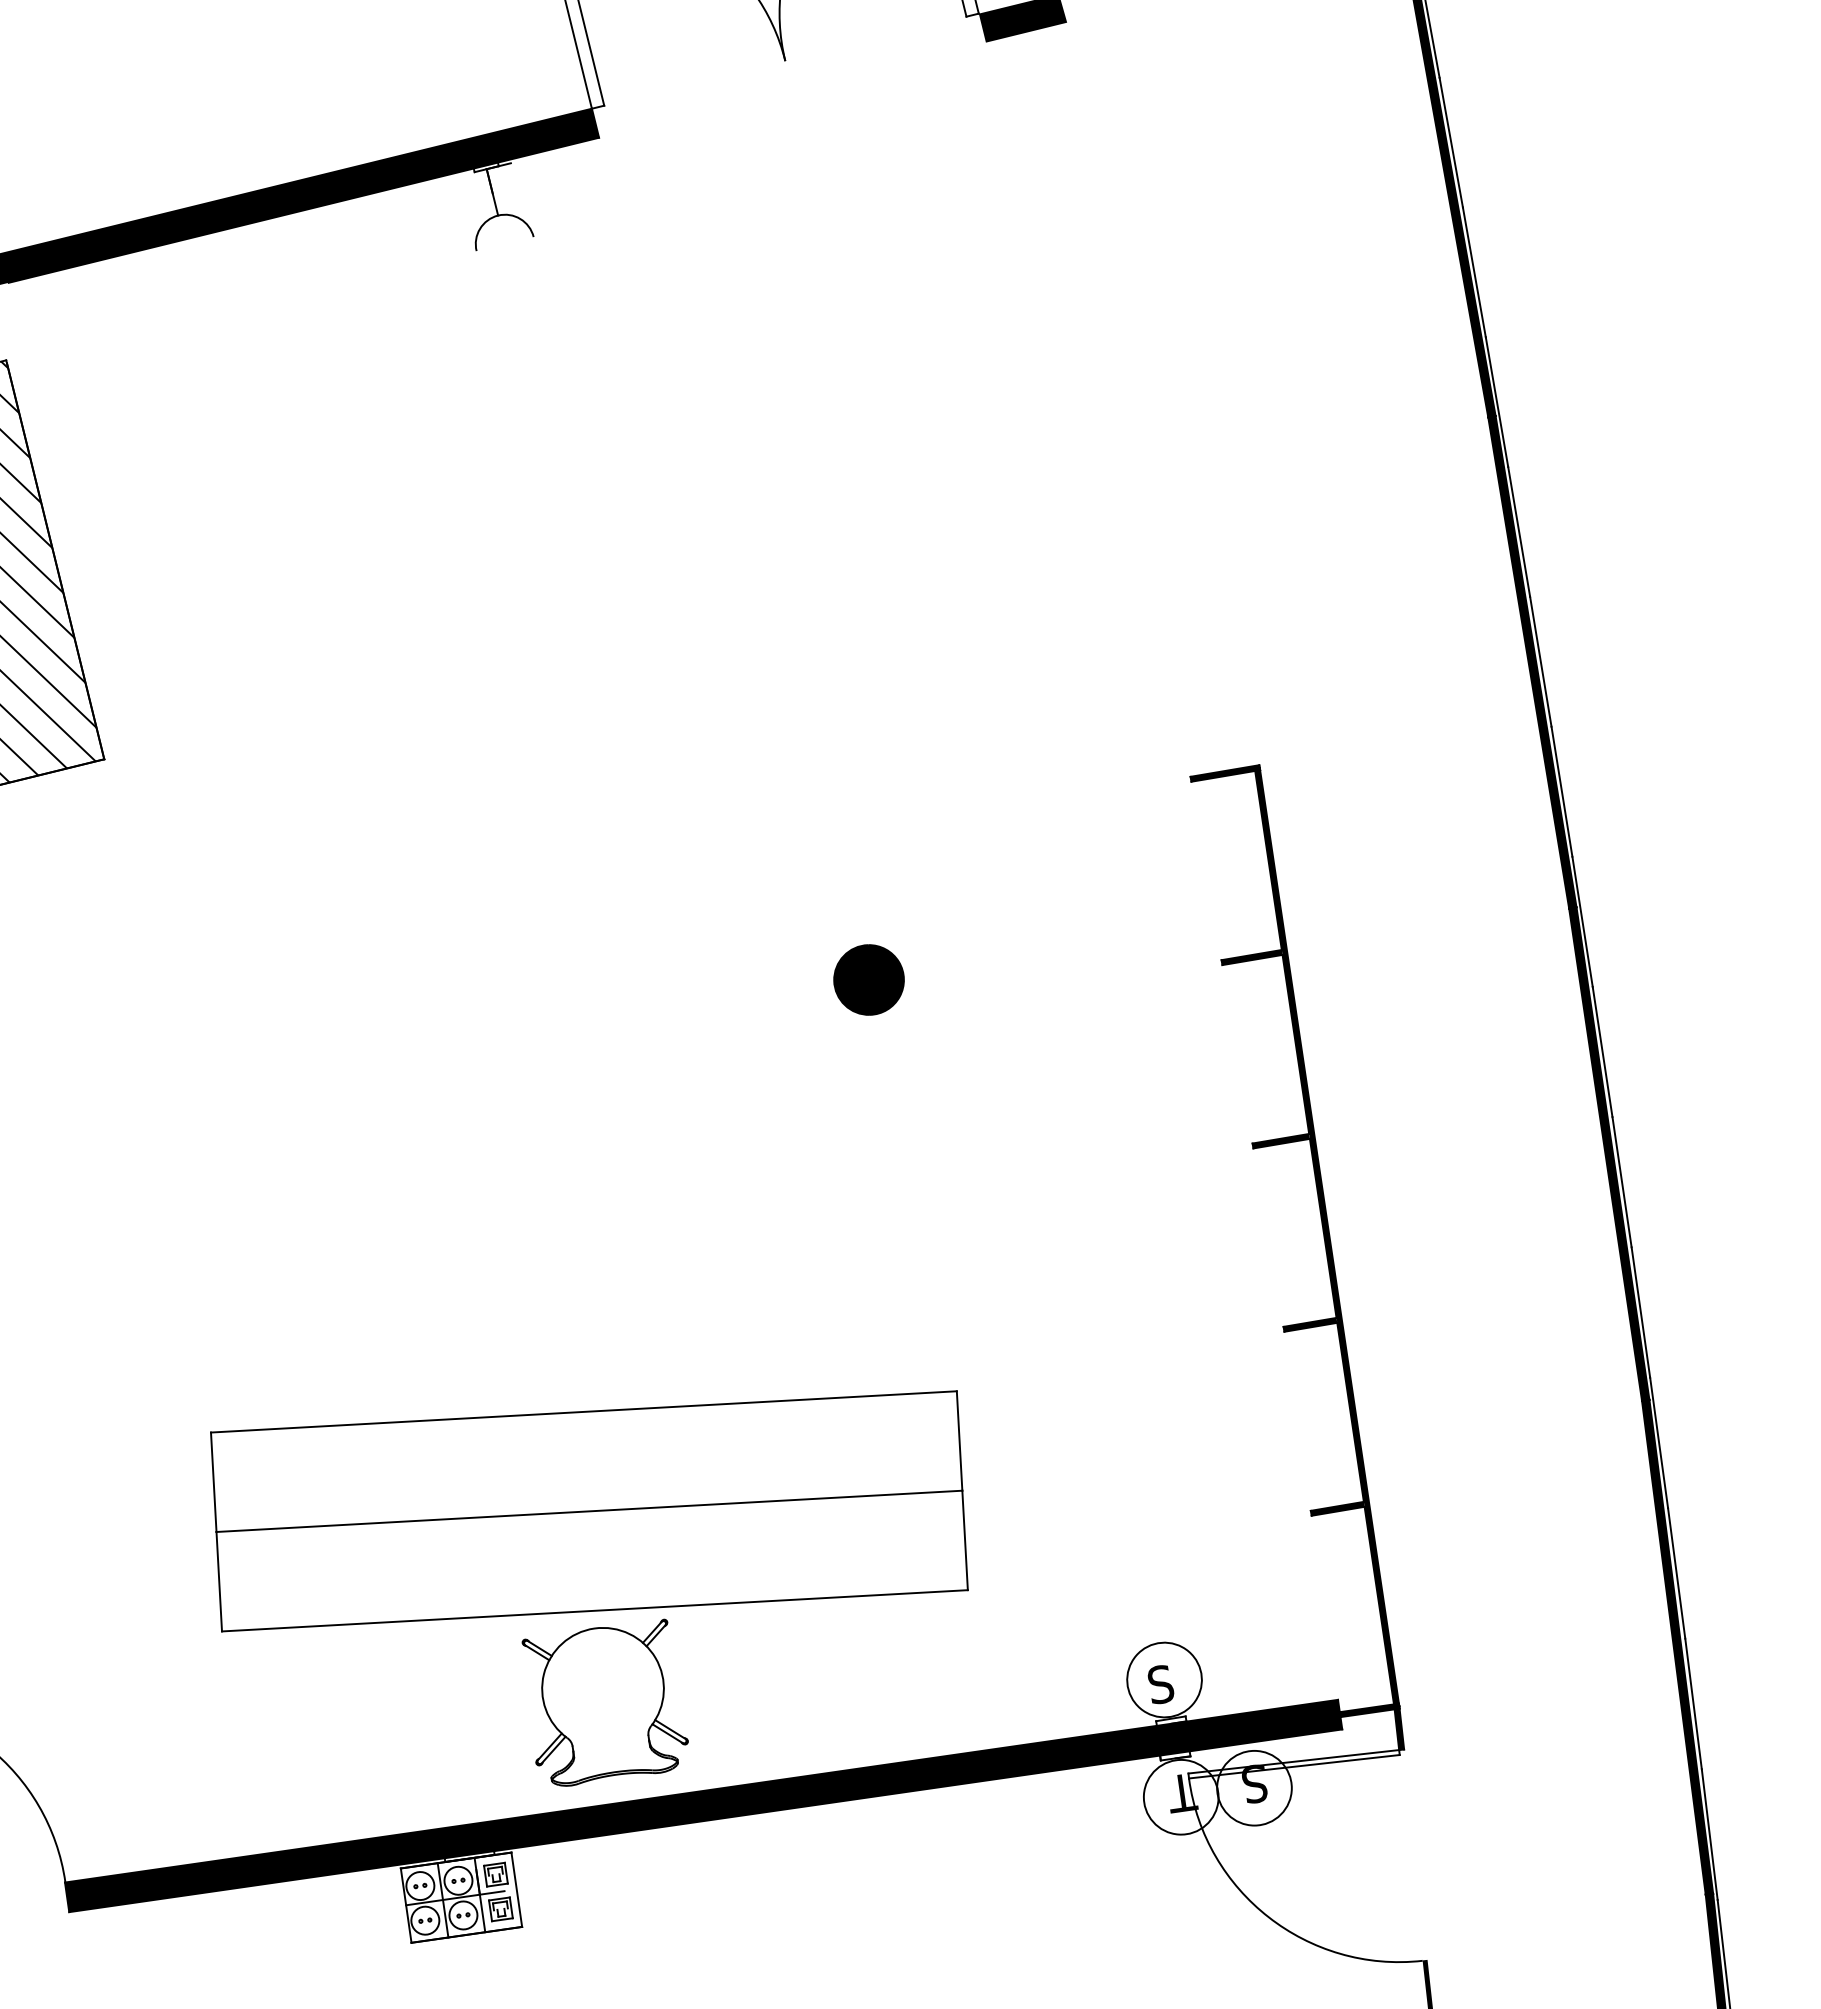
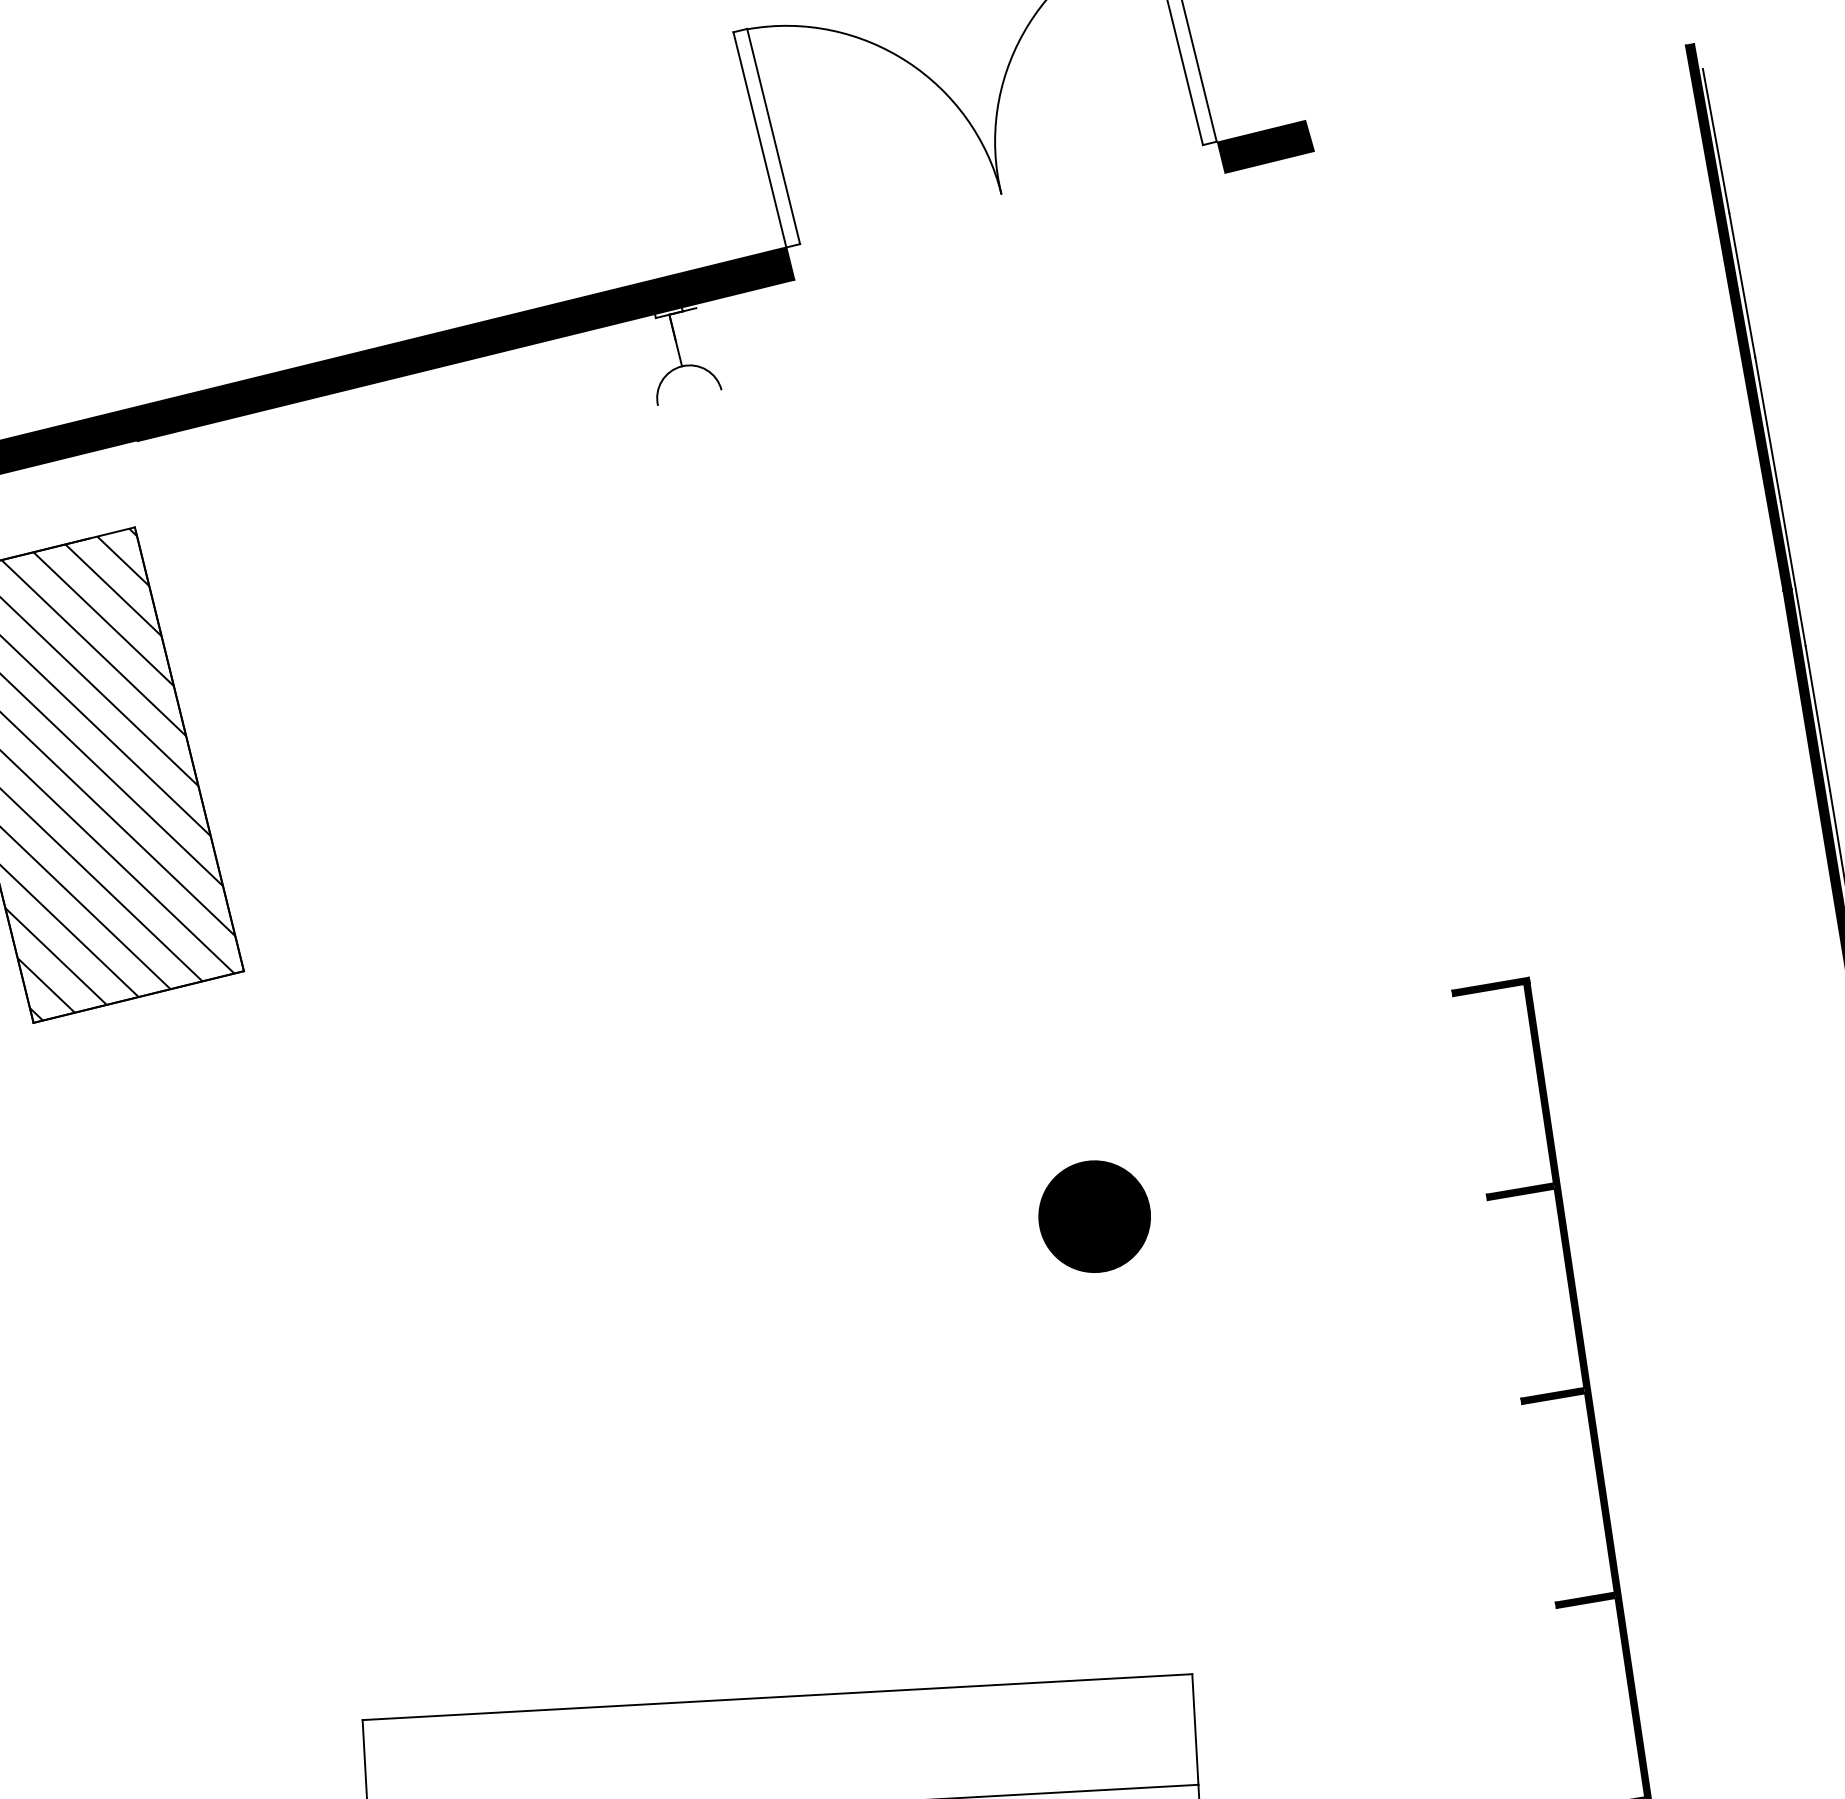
part: (868, 979) -> (1094, 1216), size x1.43

